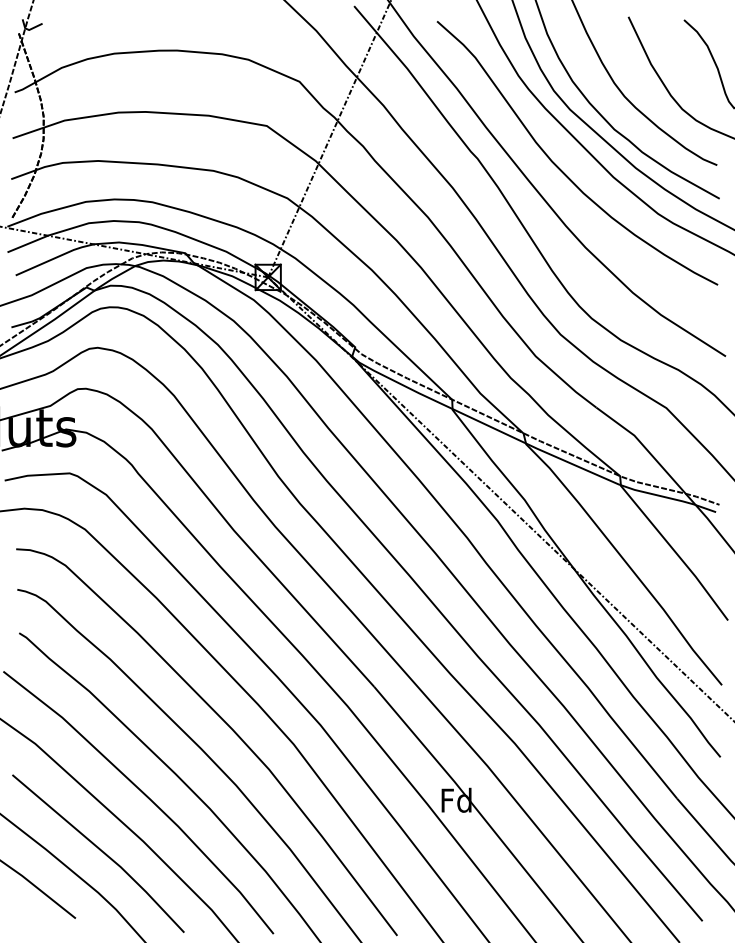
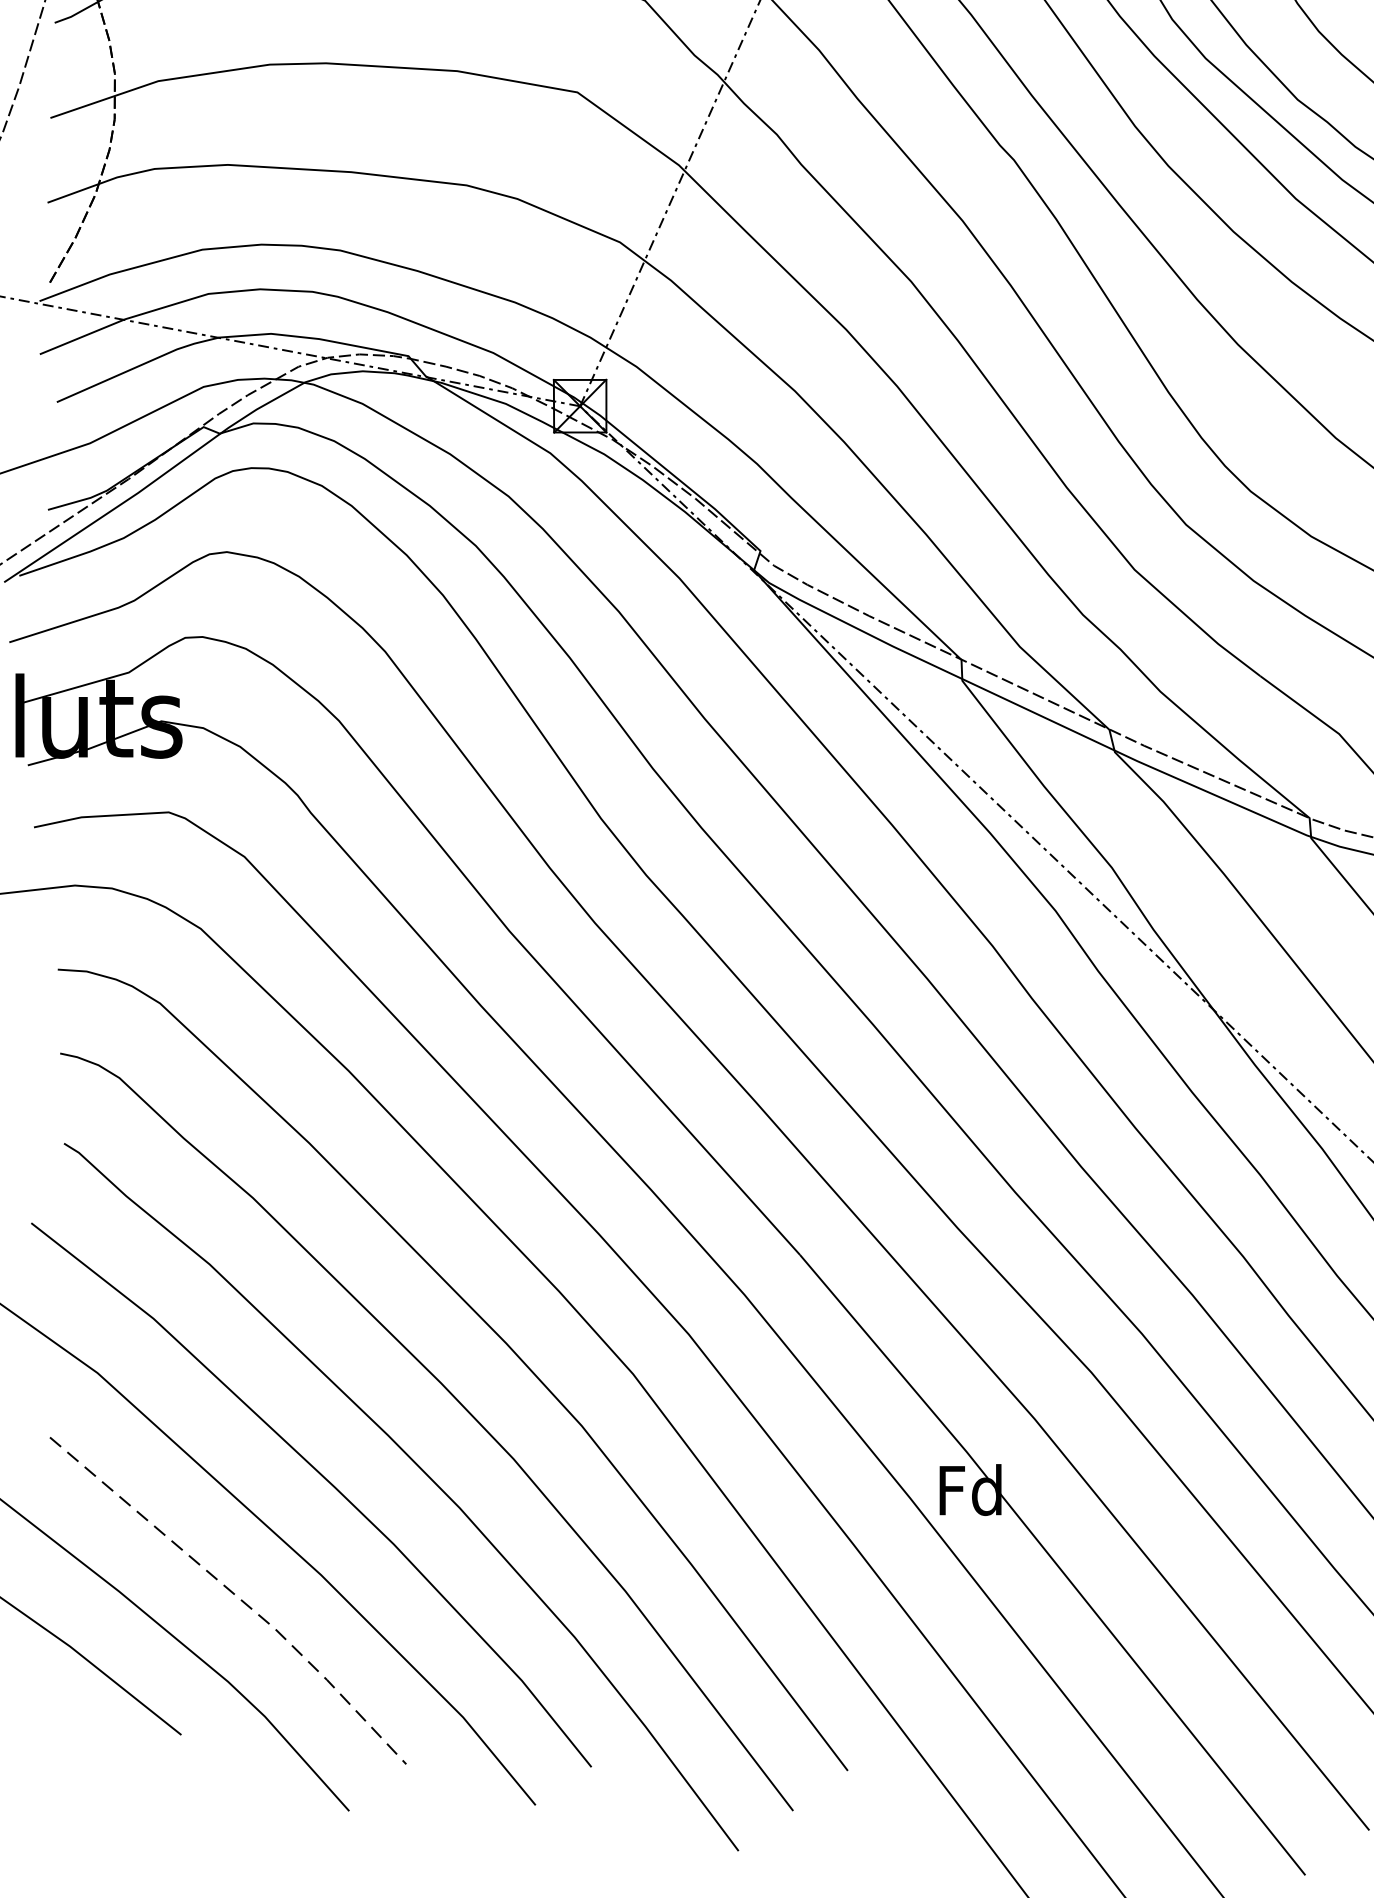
line: (102, 851) -> (236, 1596), solid -> dashed

